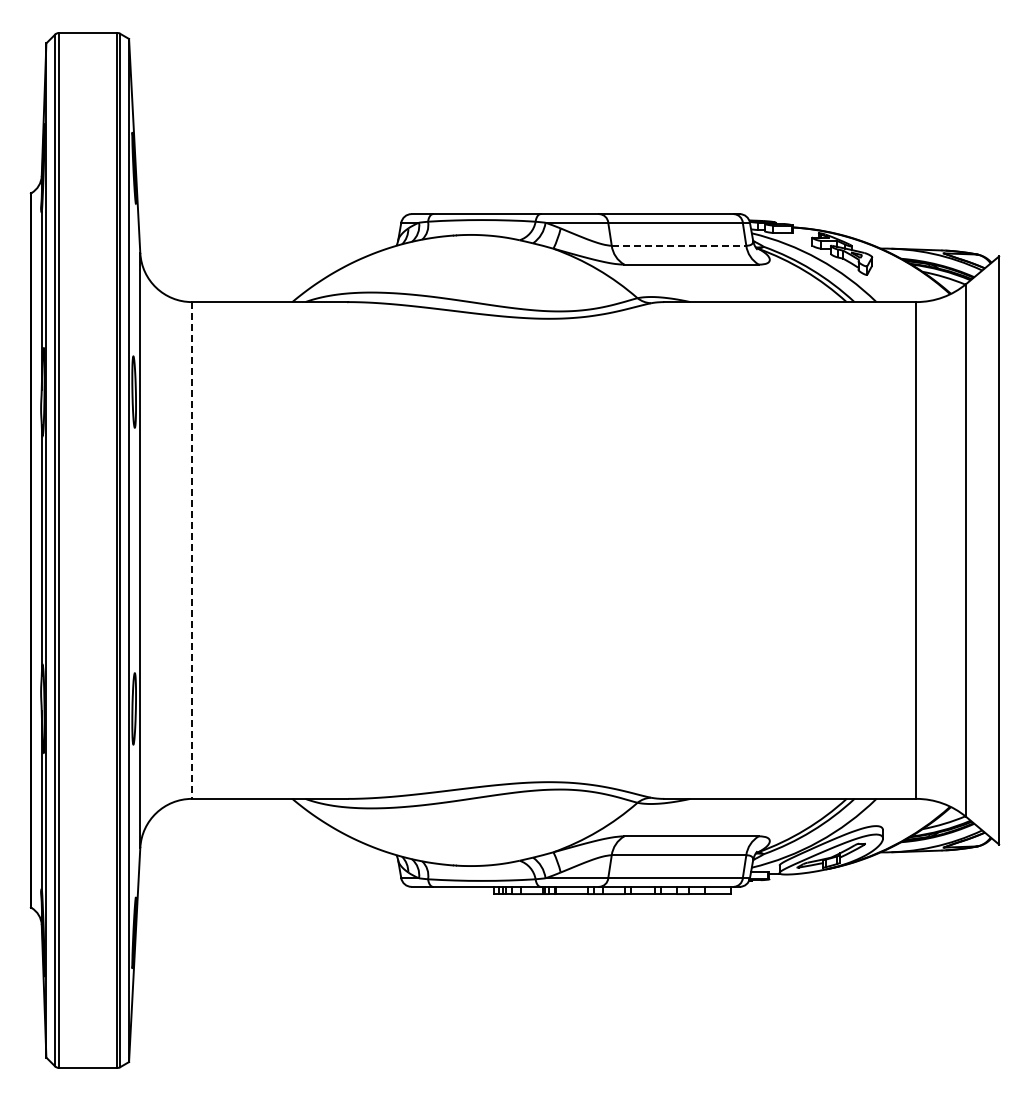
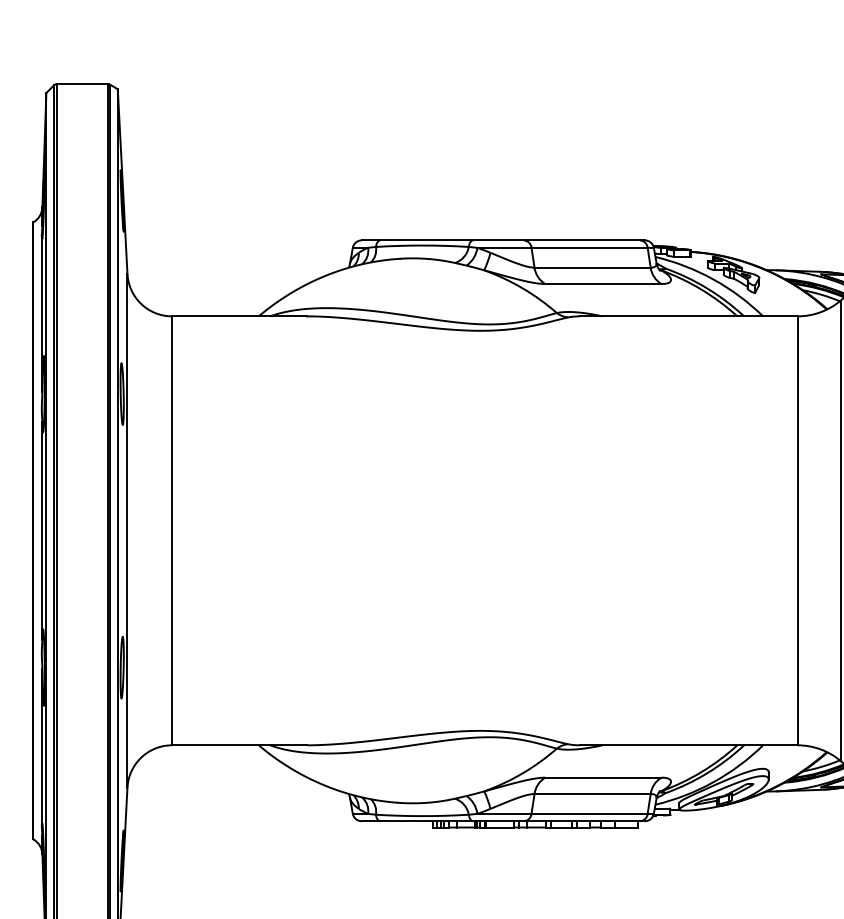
line: (679, 245) -> (593, 267), dashed -> solid
line: (191, 550) -> (171, 530), dashed -> solid

